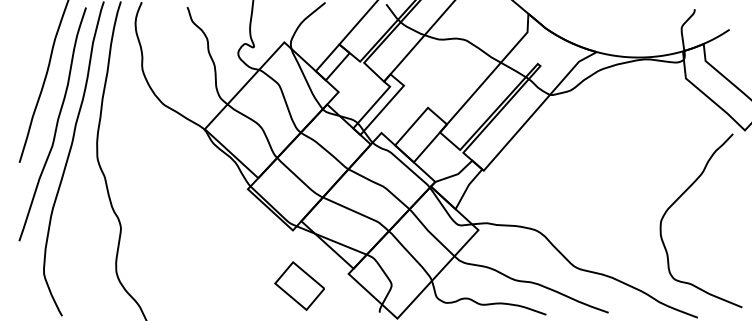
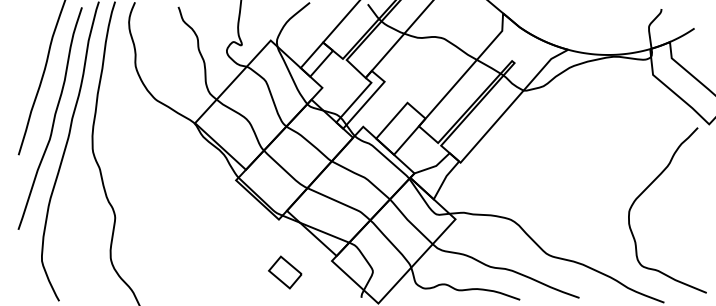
part: (299, 285) -> (285, 272), size x0.7

